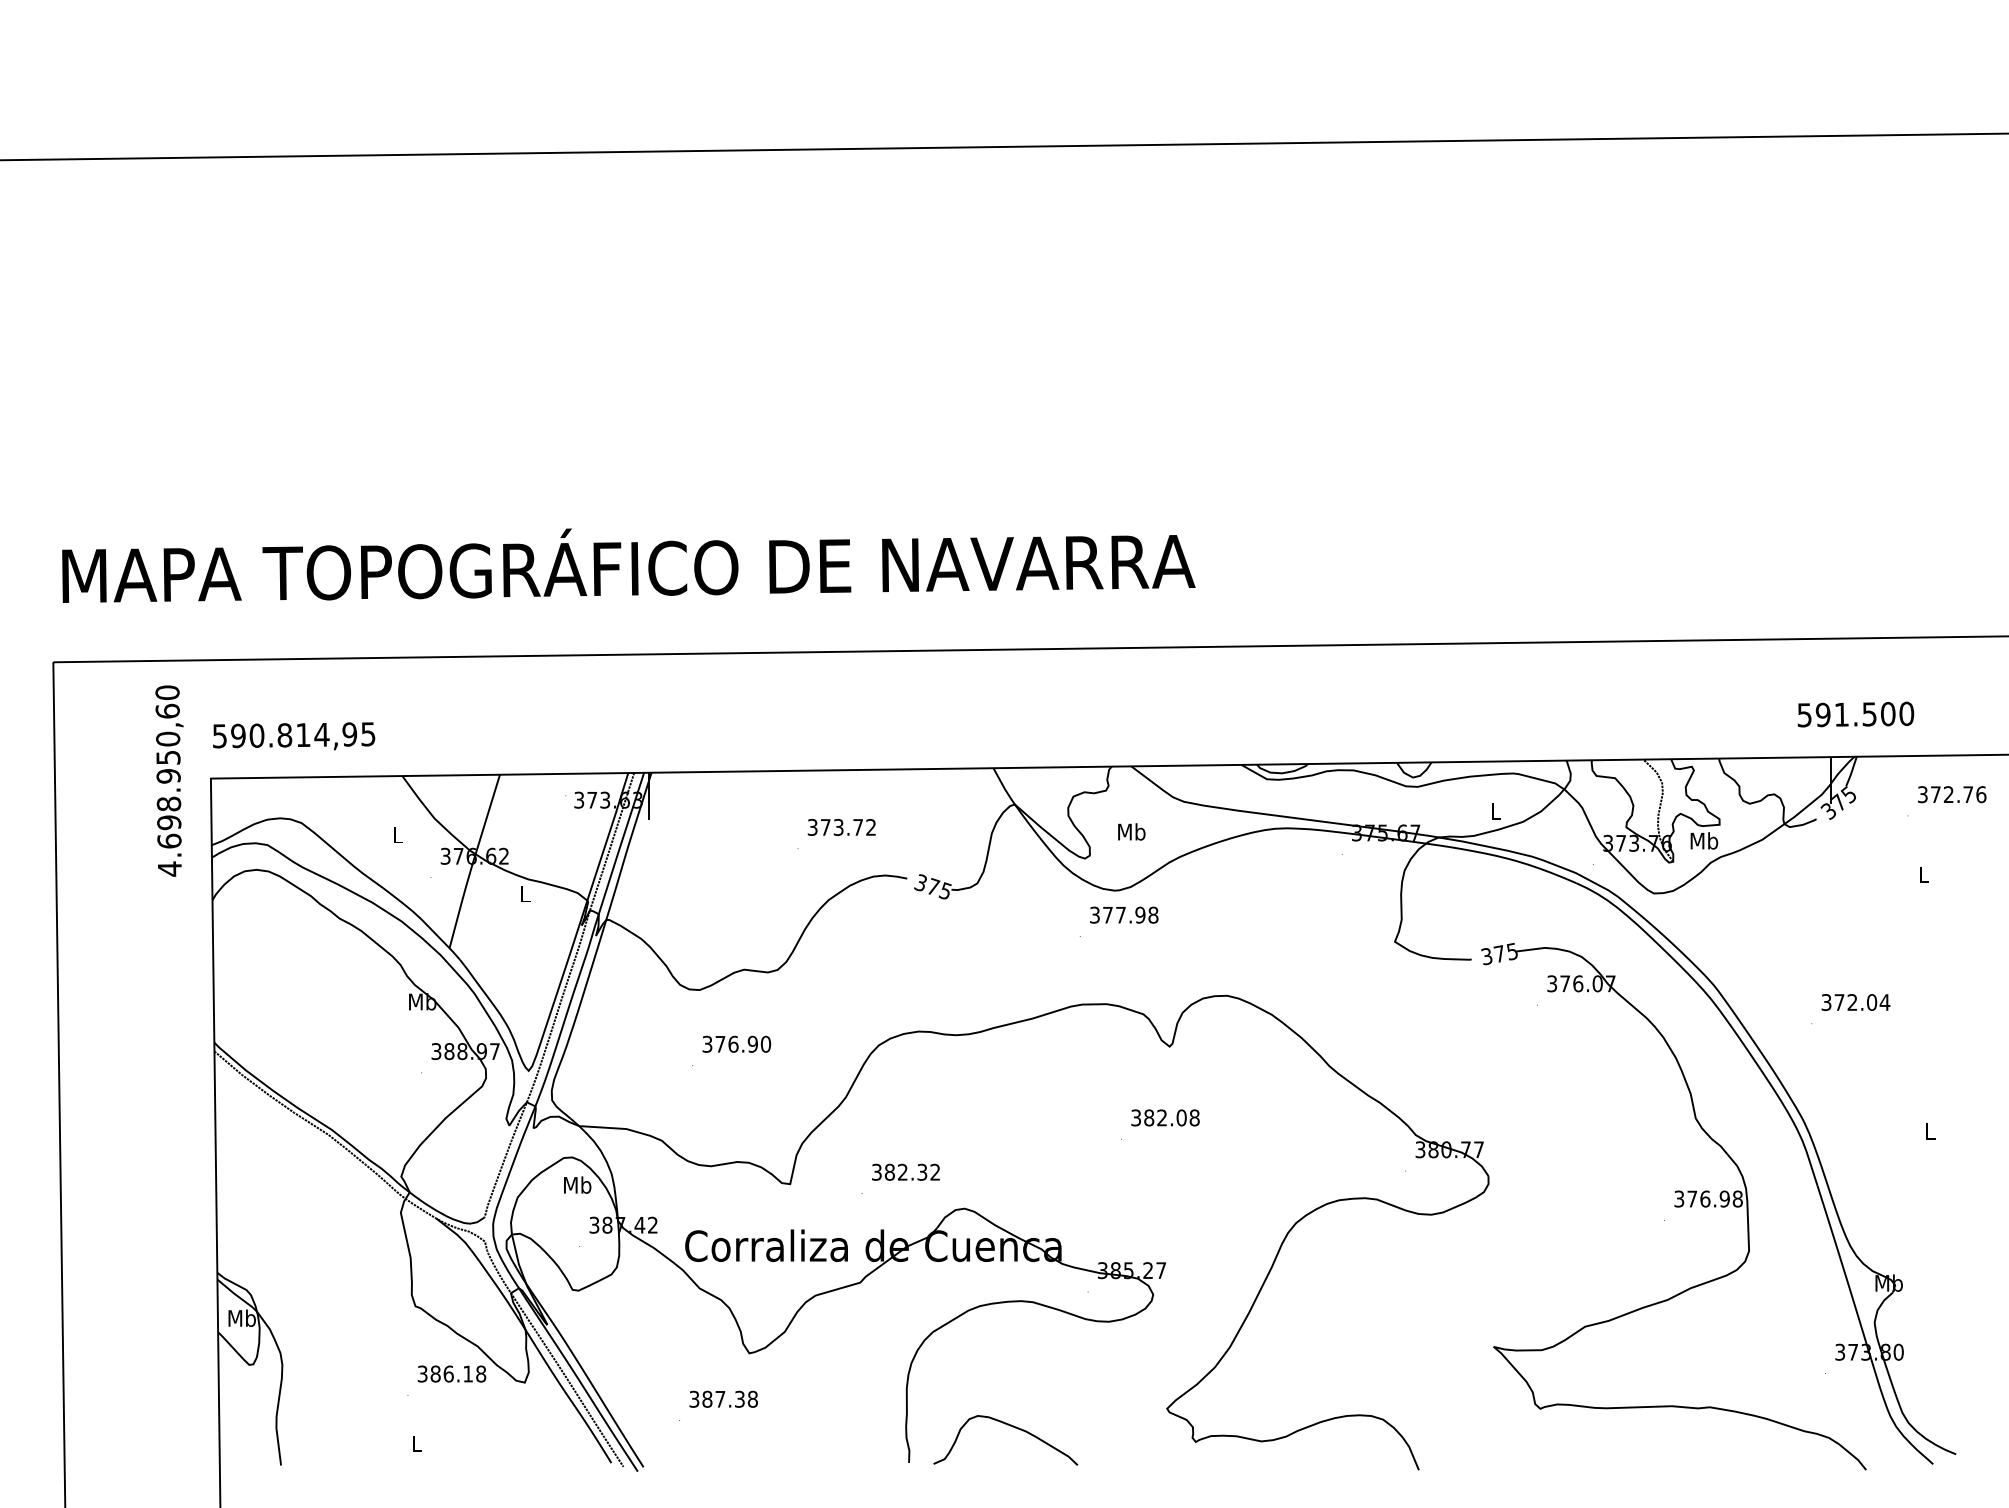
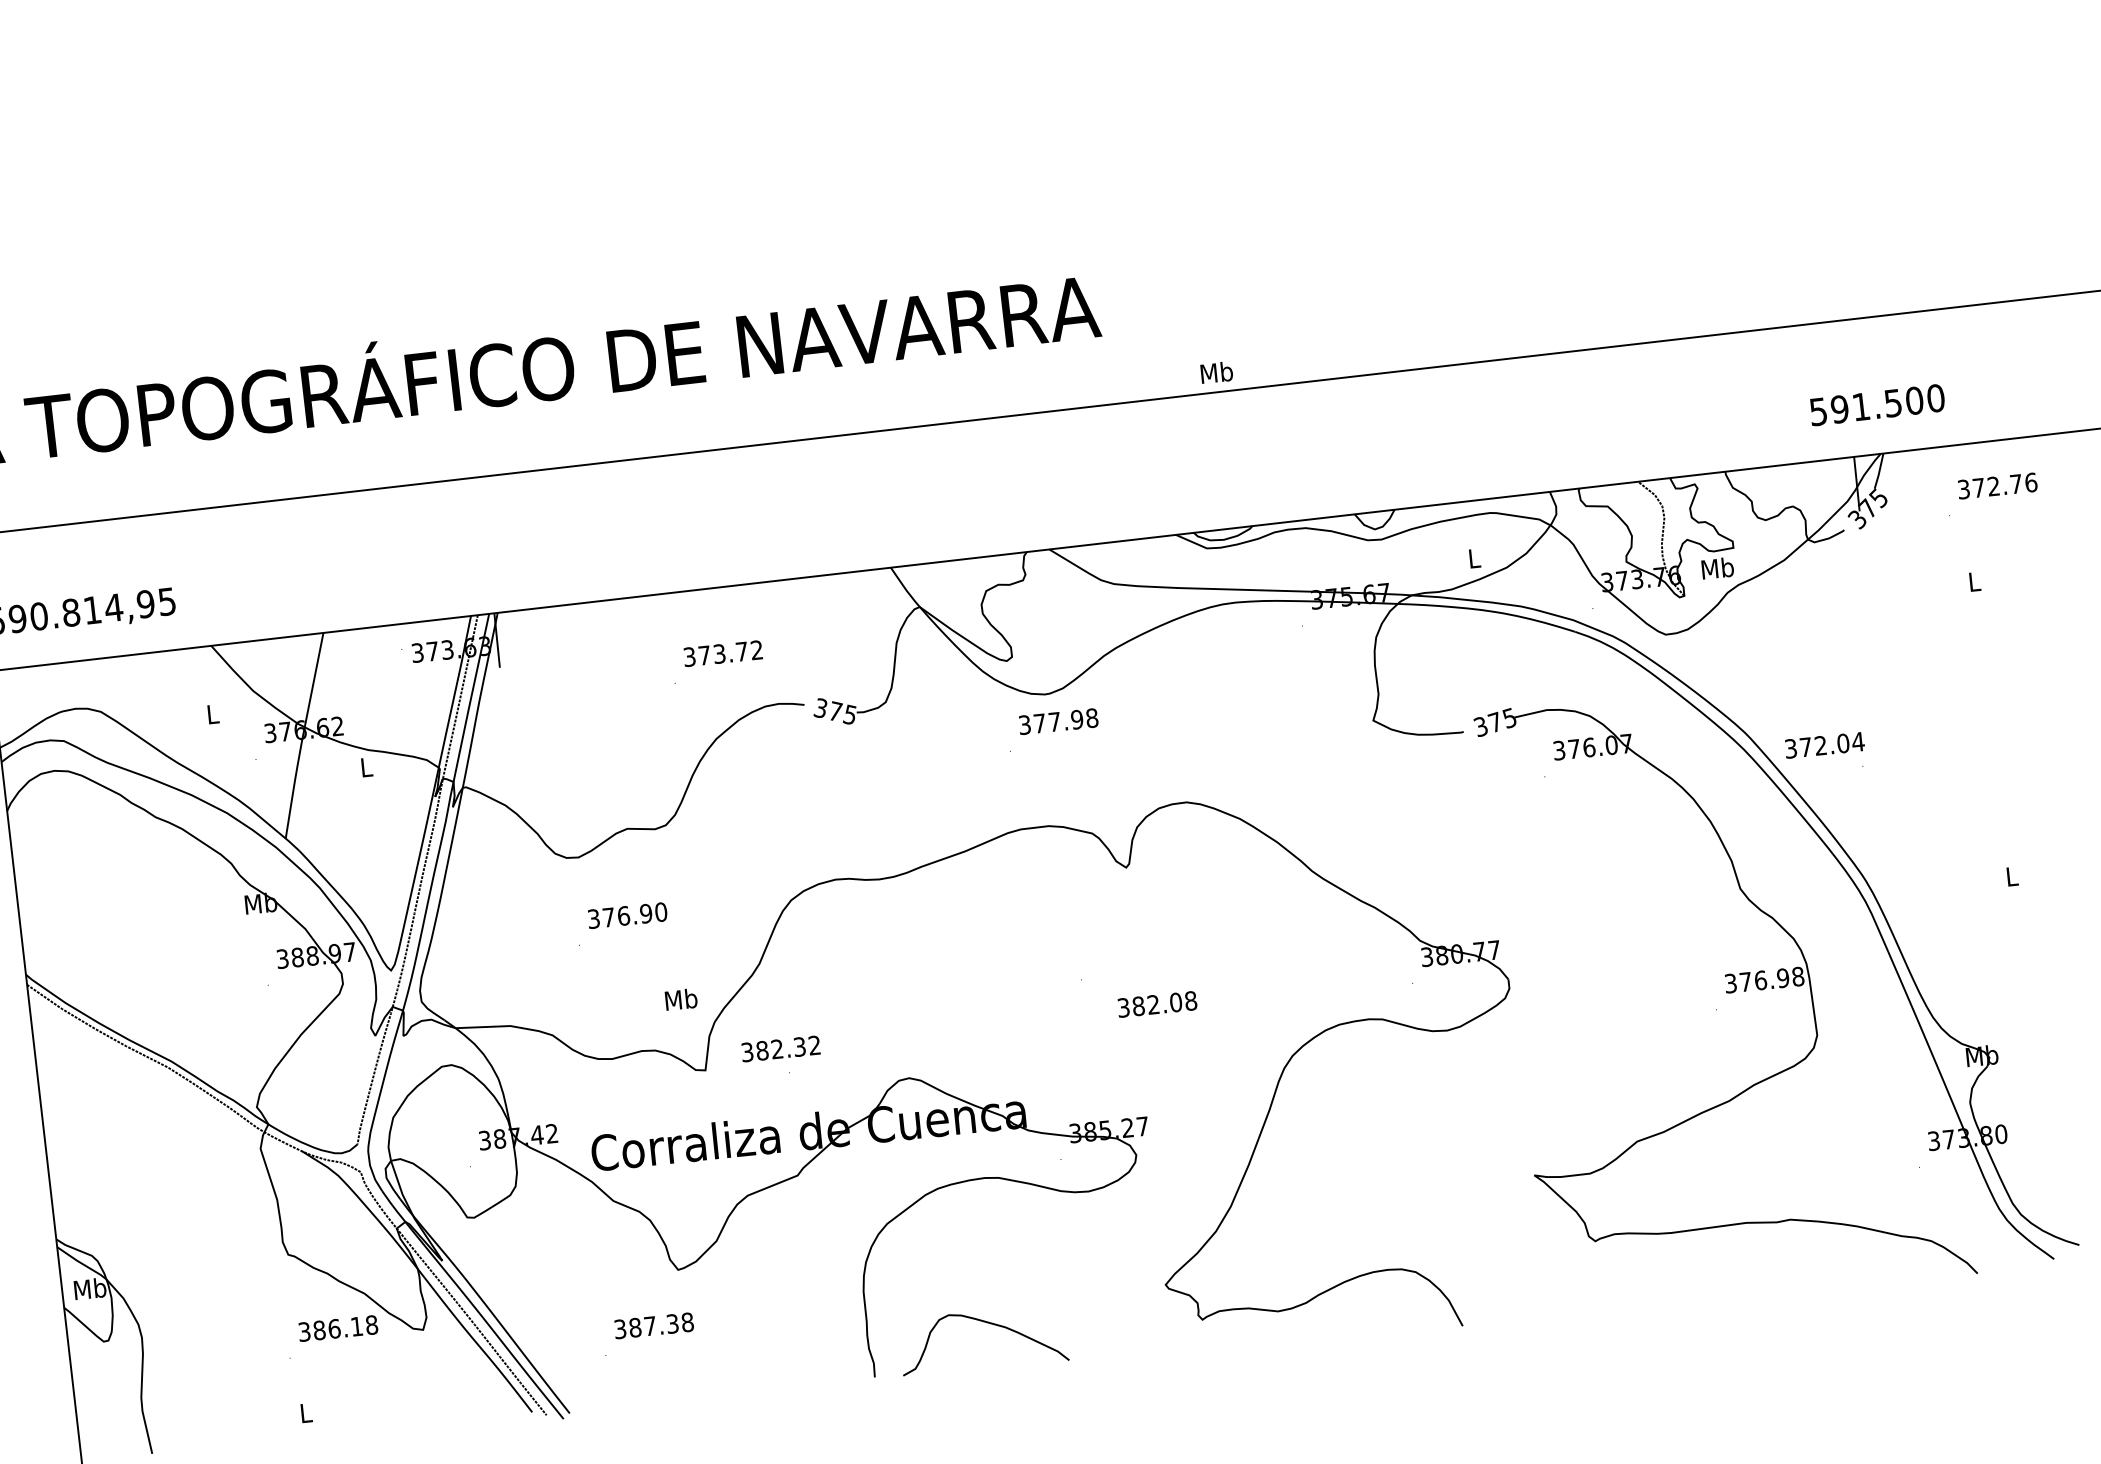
text: (1131, 831) -> (1216, 372), moved
text: (1855, 1002) -> (1824, 745), moved
text: (1165, 1117) -> (1157, 1003), moved
text: (905, 1171) -> (780, 1048), moved
text: (577, 1184) -> (681, 998), moved

